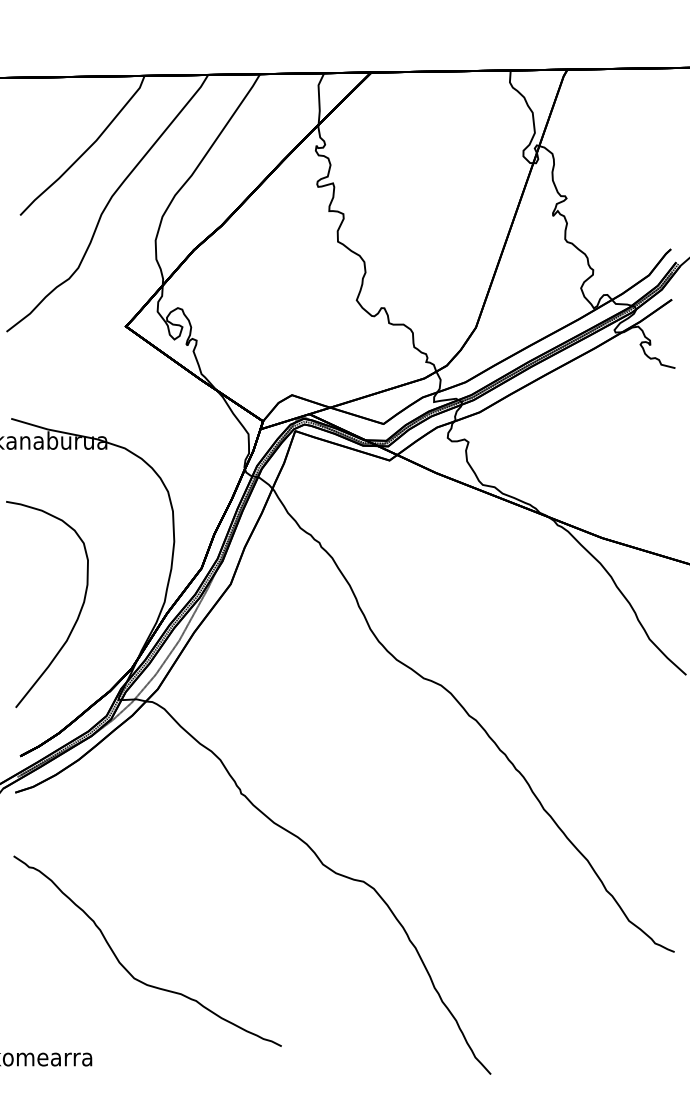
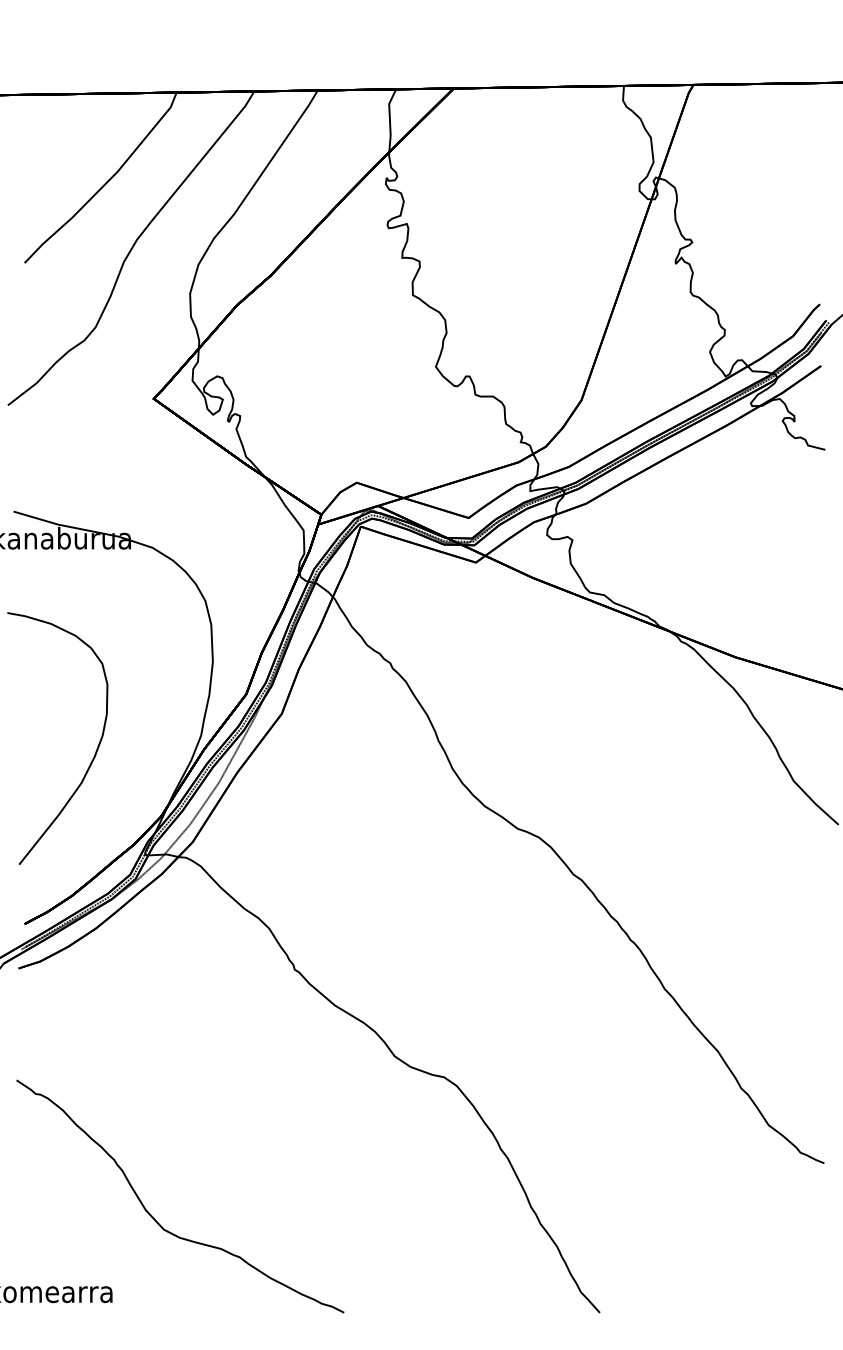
curve: (127, 969) -> (155, 1218), moved

